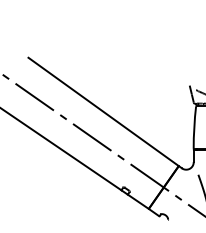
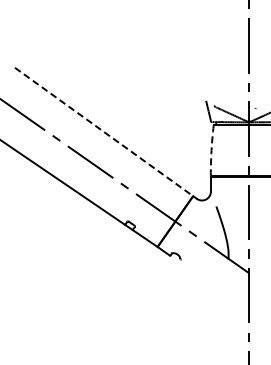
line: (103, 112) -> (104, 132), solid -> dashed
arc: (194, 127) -> (211, 150), solid -> dashed

